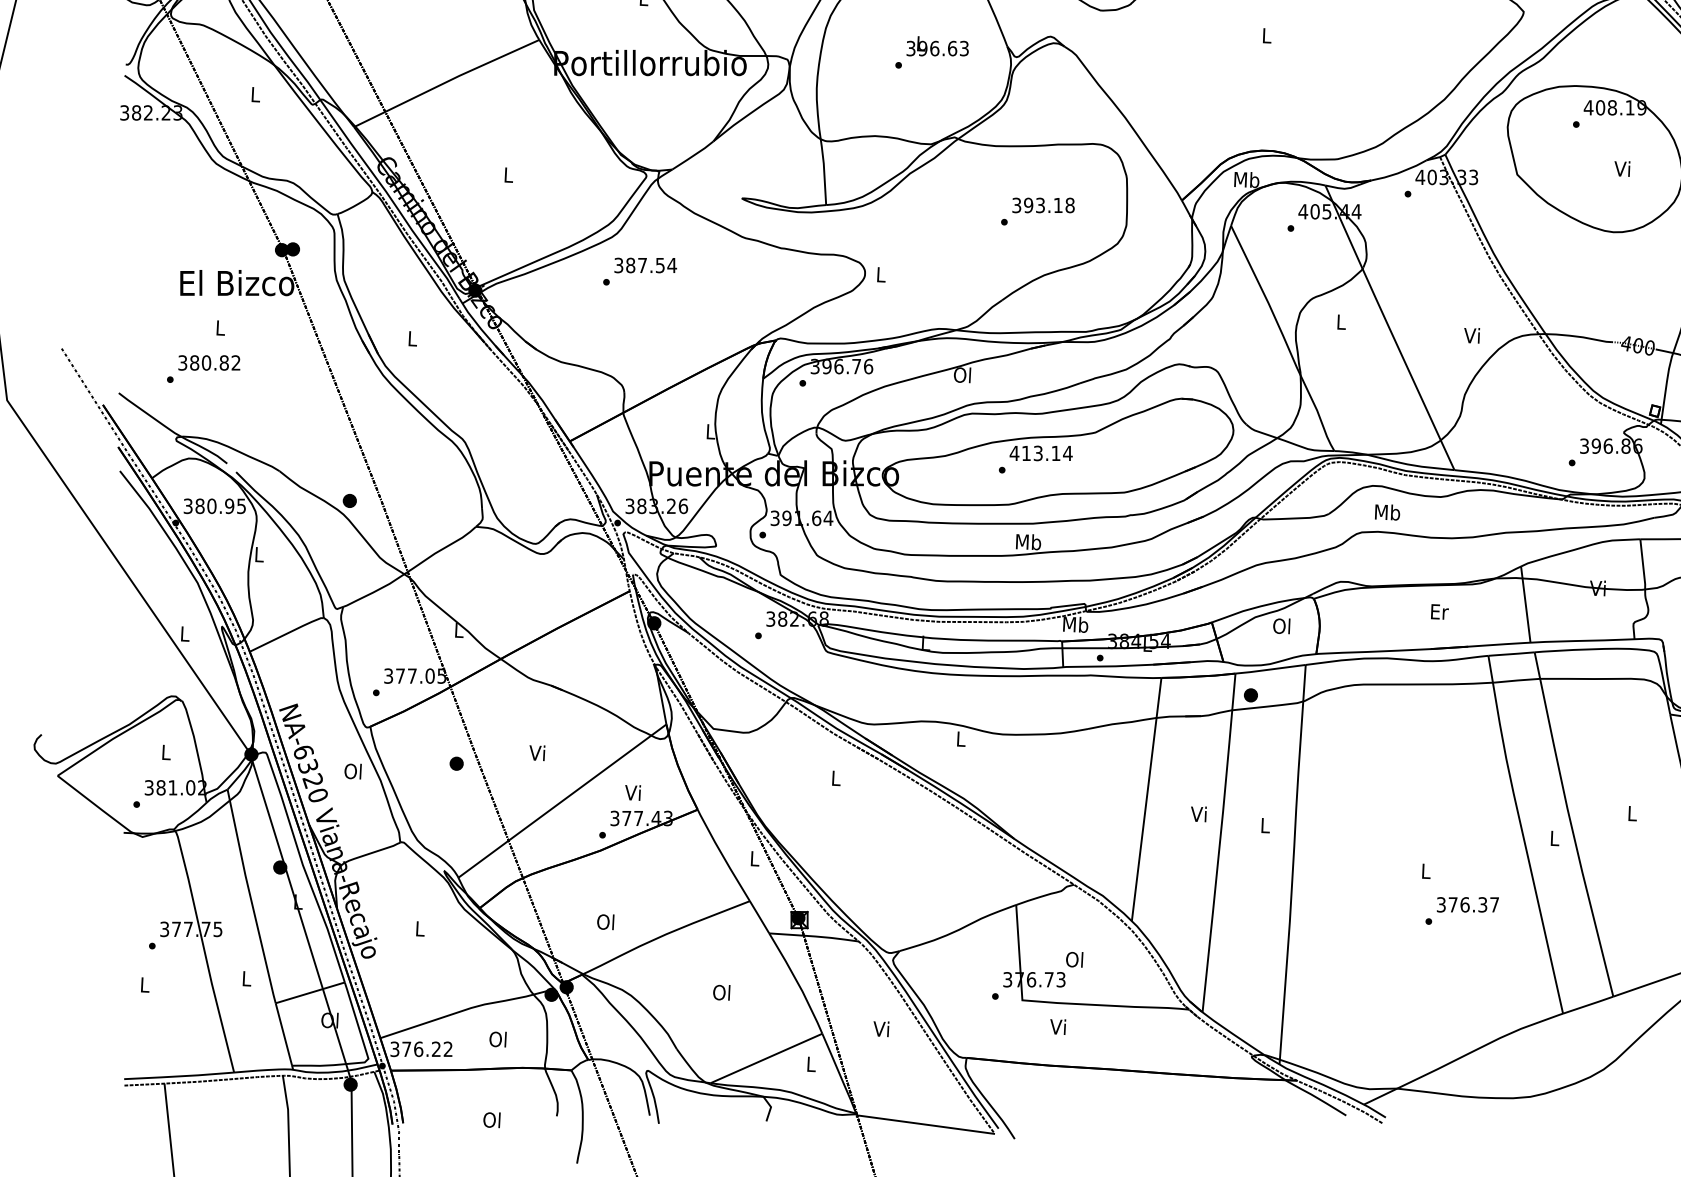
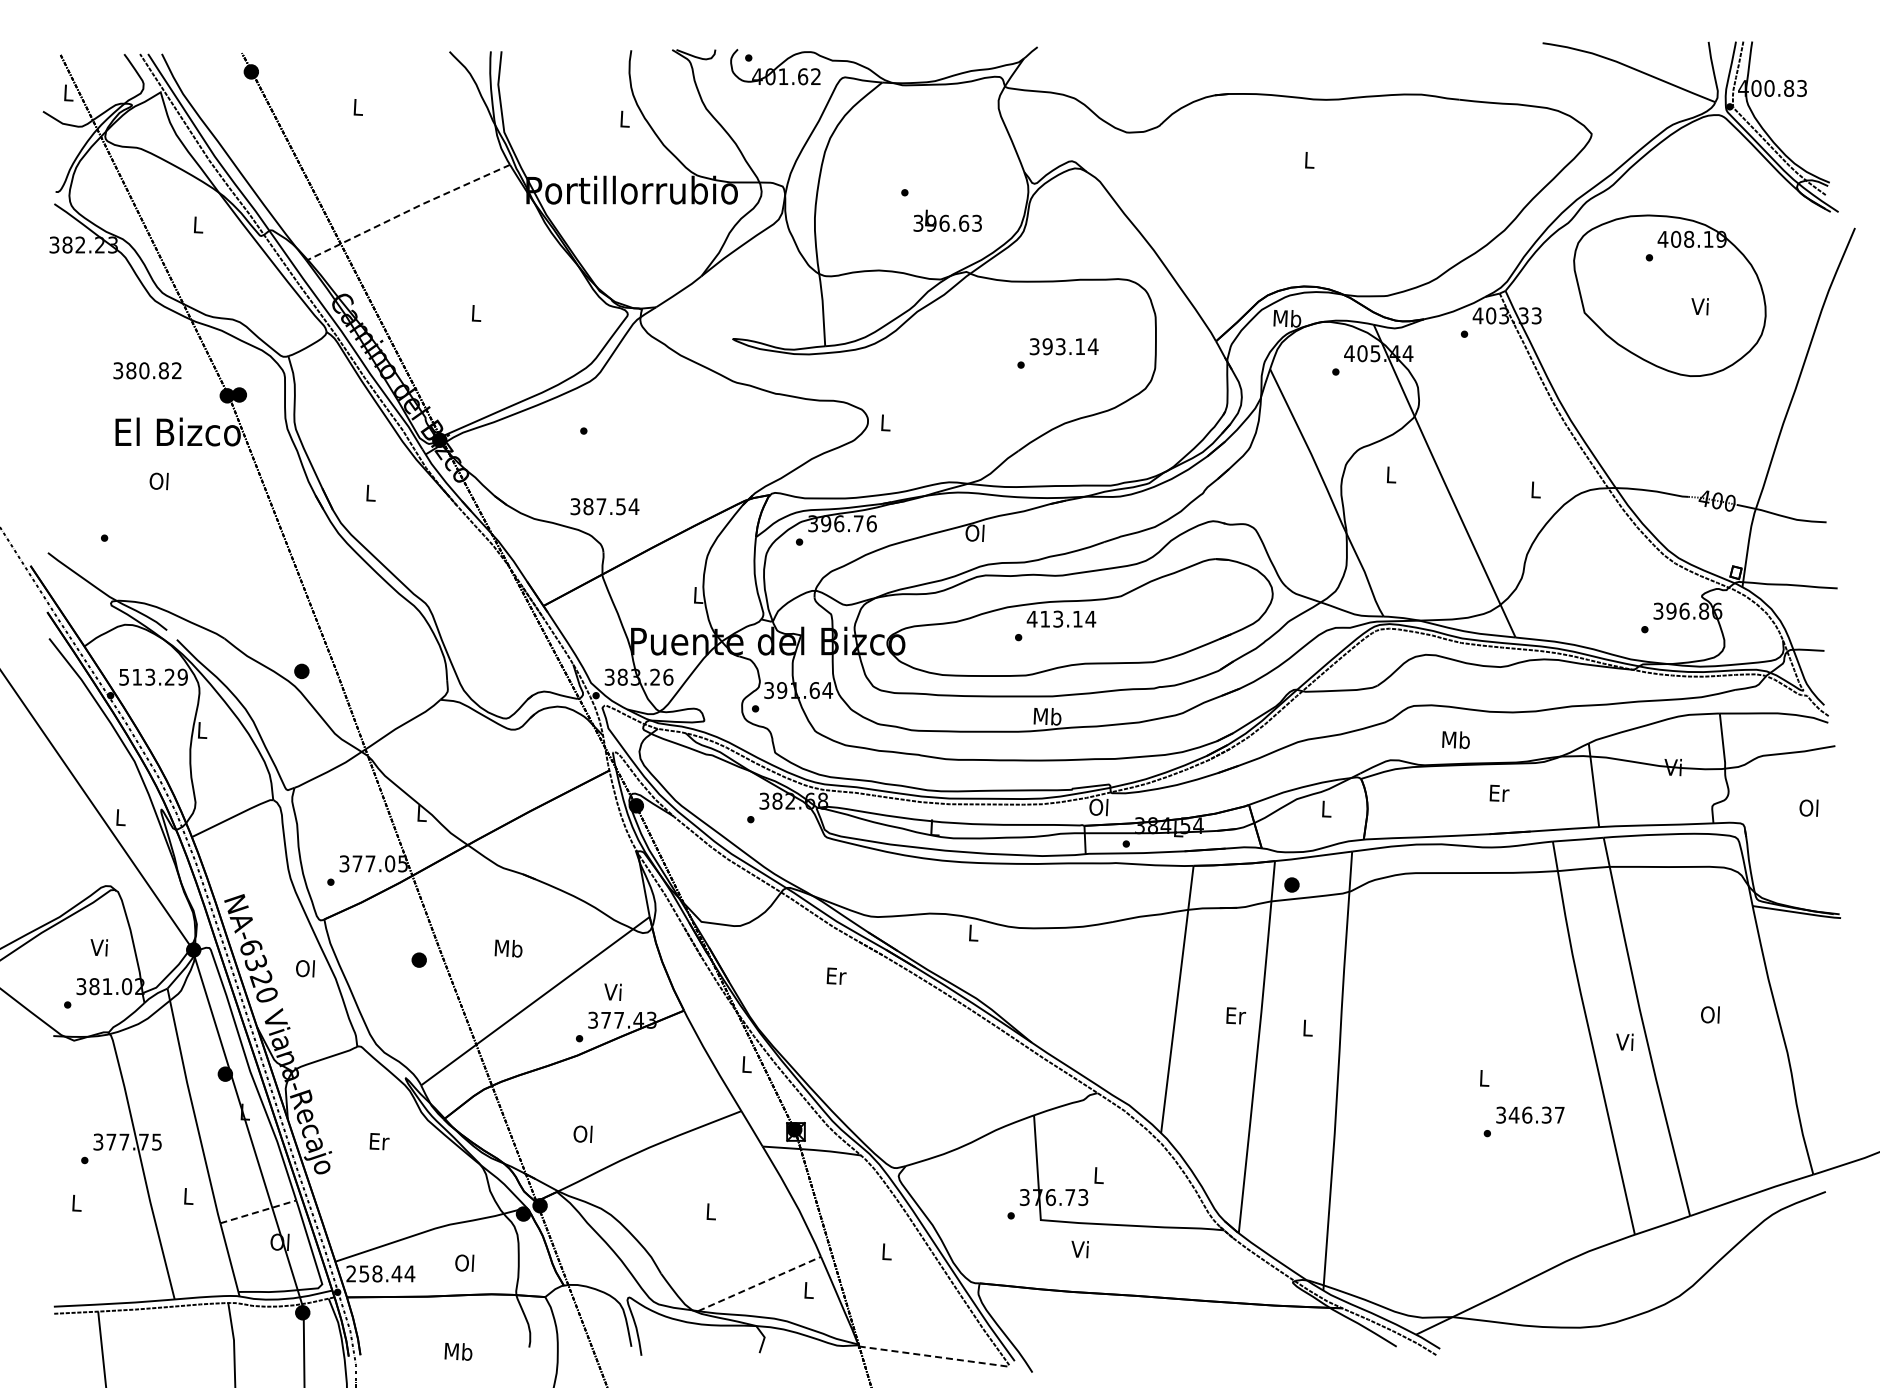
text: (937, 45) -> (947, 220), moved
line: (446, 82) -> (408, 211), solid -> dashed
text: (1069, 205) -> (1092, 346), 393.18 -> 393.14
text: (645, 265) -> (604, 506), moved
text: (219, 328) -> (158, 481), L -> Ol
text: (1471, 335) -> (1534, 489), Vi -> L
text: (209, 362) -> (147, 370), moved
text: (214, 505) -> (153, 676), 380.95 -> 513.29
text: (1387, 511) -> (1455, 739), moved
text: (1075, 624) -> (1099, 807), Mb -> Ol
text: (1281, 625) -> (1325, 808), Ol -> L
text: (164, 752) -> (98, 947), L -> Vi
text: (537, 753) -> (508, 948), Vi -> Mb
text: (836, 777) -> (836, 975), L -> Er
text: (1631, 813) -> (1710, 1014), L -> Ol
text: (1200, 814) -> (1236, 1015), Vi -> Er
text: (1553, 837) -> (1624, 1041), L -> Vi
text: (1452, 905) -> (1513, 1115), 376.37 -> 346.37
text: (420, 928) -> (379, 1141), L -> Er
text: (1073, 959) -> (1097, 1175), Ol -> L
line: (310, 992) -> (258, 1211), solid -> dashed
text: (721, 992) -> (710, 1211), Ol -> L
text: (881, 1028) -> (885, 1251), Vi -> L
text: (421, 1048) -> (380, 1273), 376.22 -> 258.44
line: (766, 1058) -> (759, 1283), solid -> dashed
text: (492, 1119) -> (458, 1351), Ol -> Mb
line: (925, 1124) -> (934, 1356), solid -> dashed

